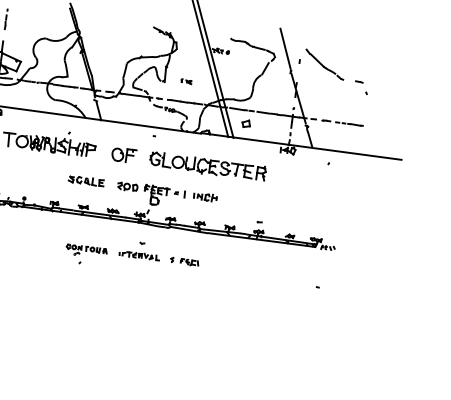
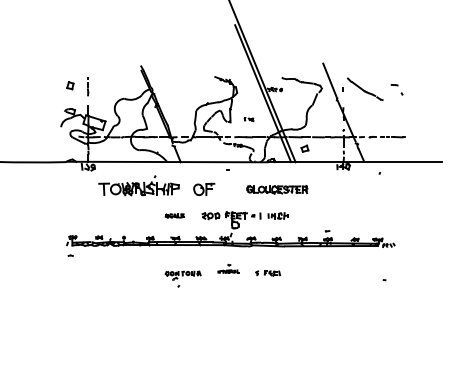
part: (360, 87) -> (396, 89), moved
part: (208, 166) -> (277, 189), size x0.6
part: (85, 180) -> (174, 215), size x0.6
part: (139, 249) -> (228, 268), size x0.6

